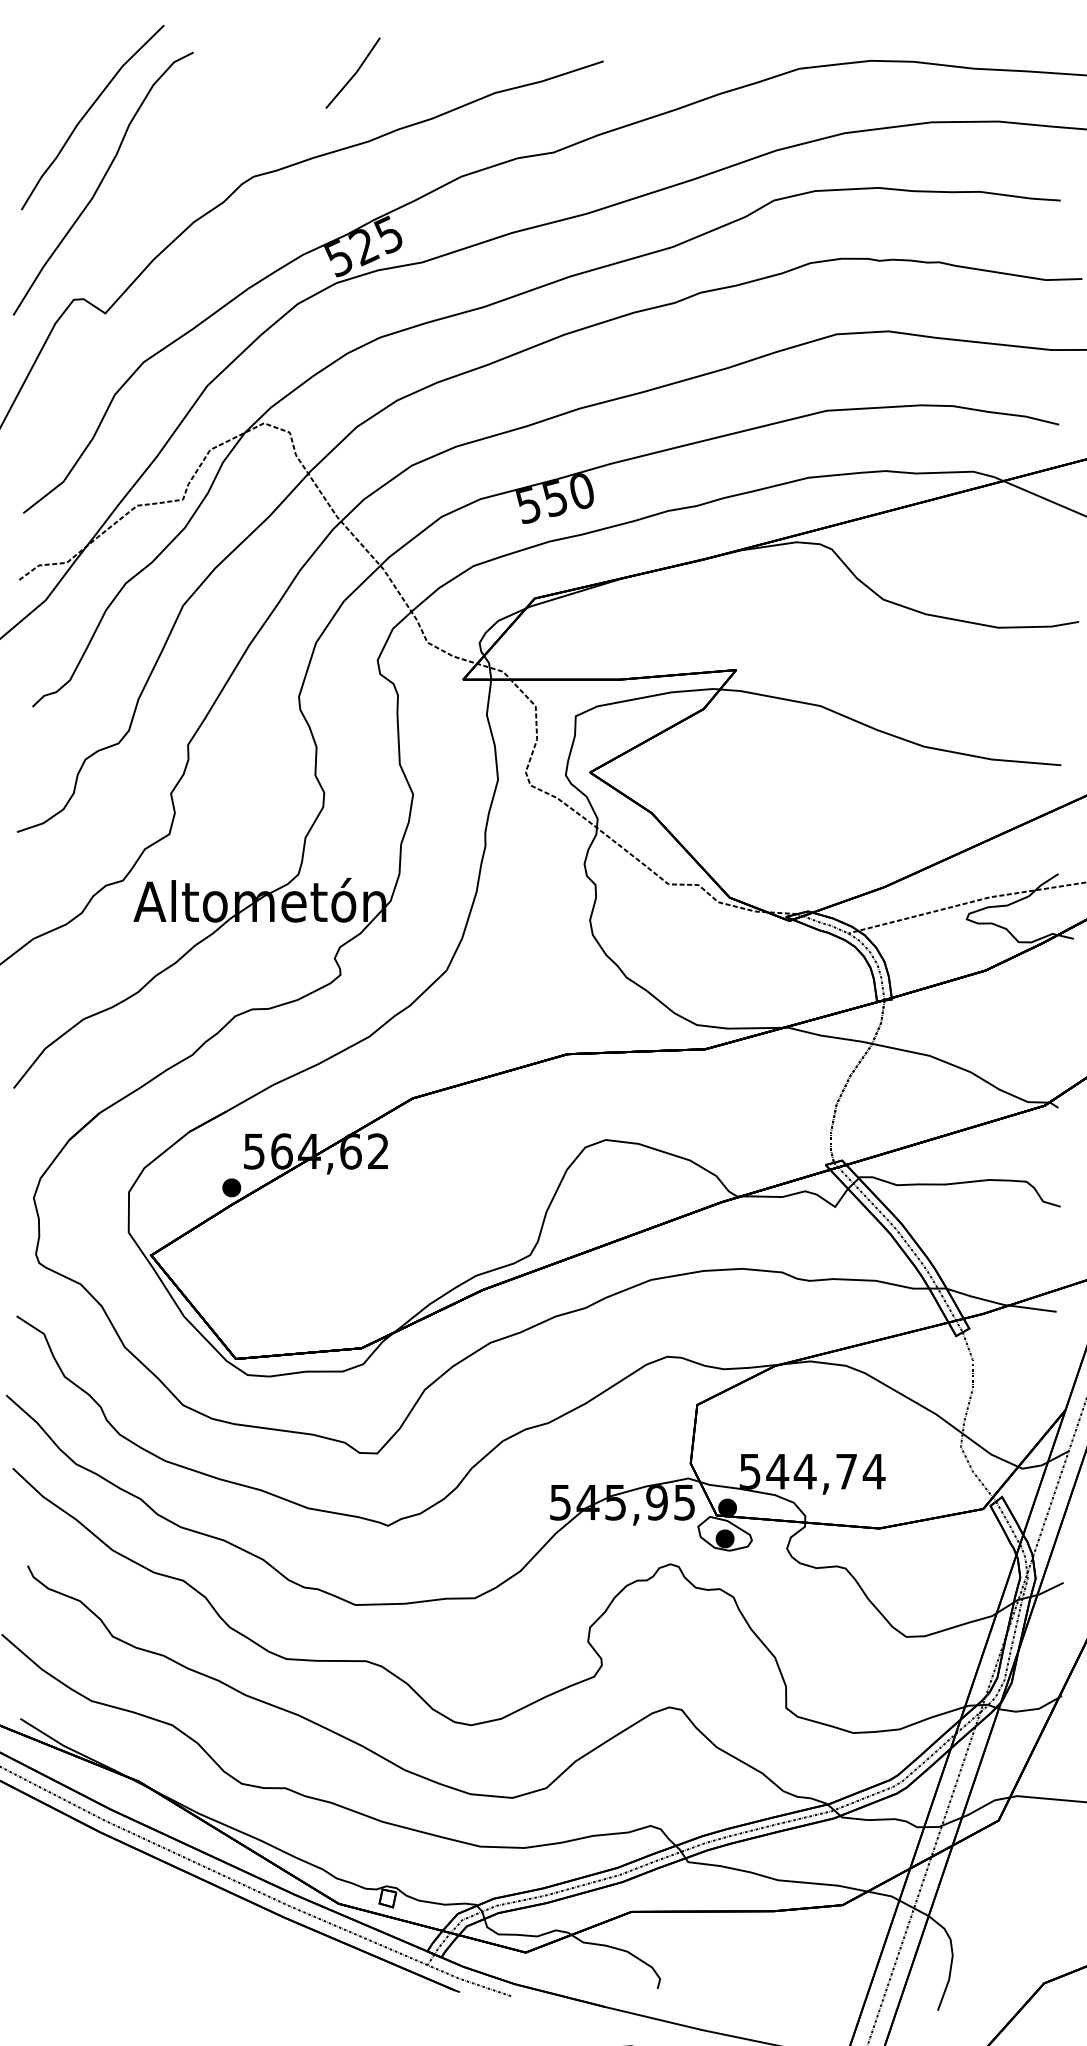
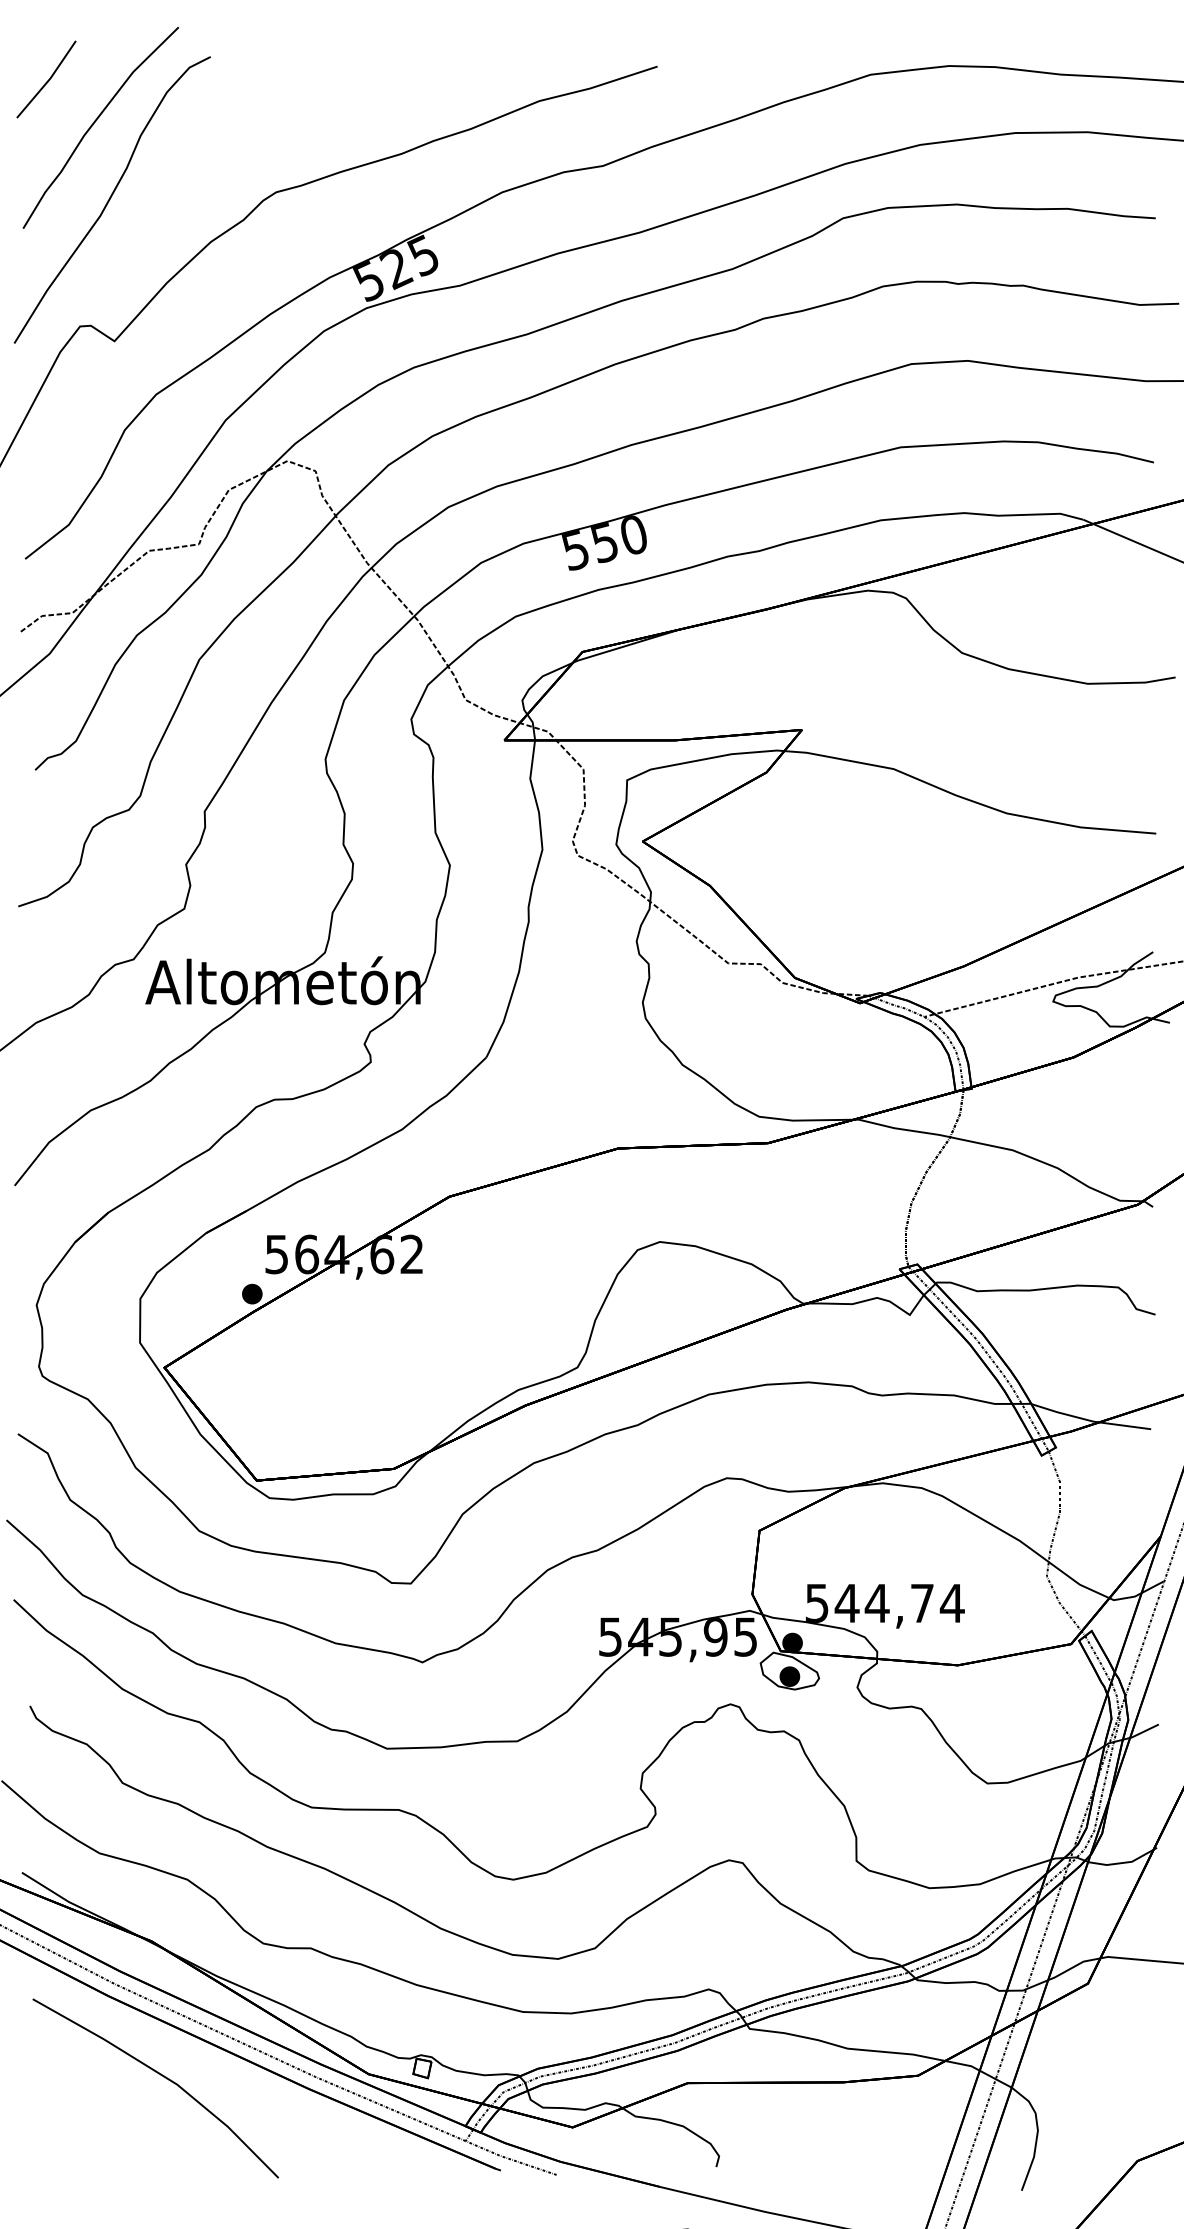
part: (353, 73) -> (46, 79), moved
part: (150, 1906) -> (163, 2077), added

